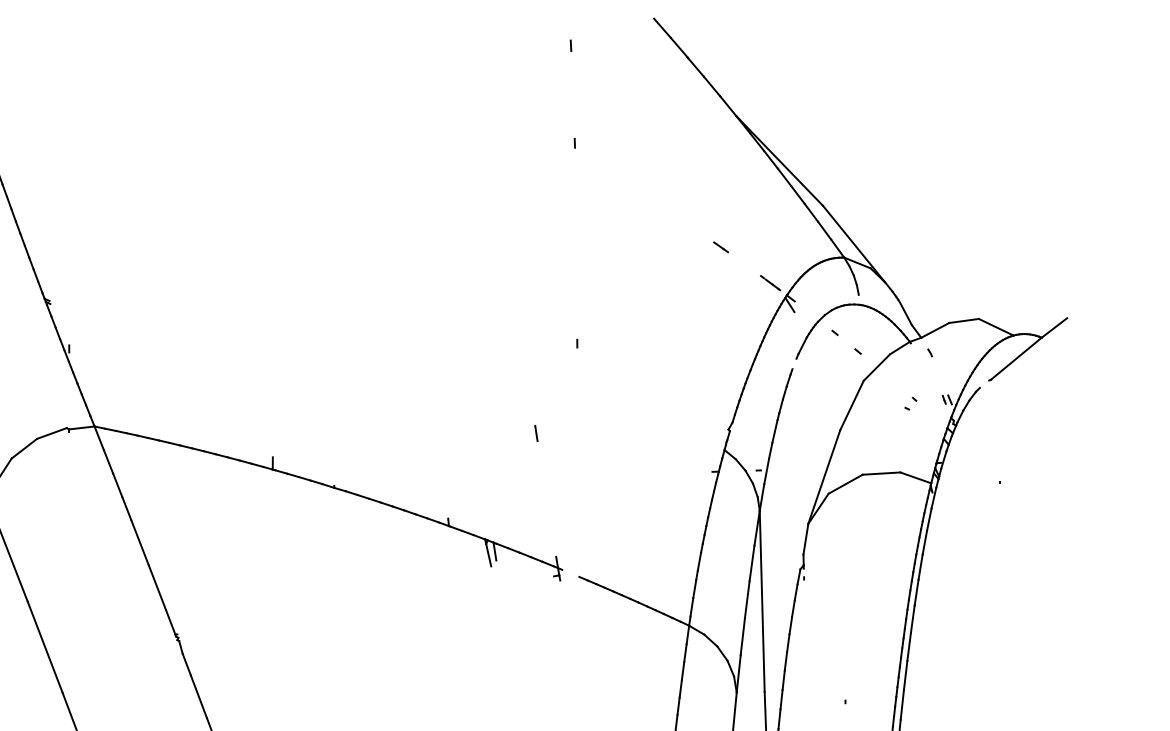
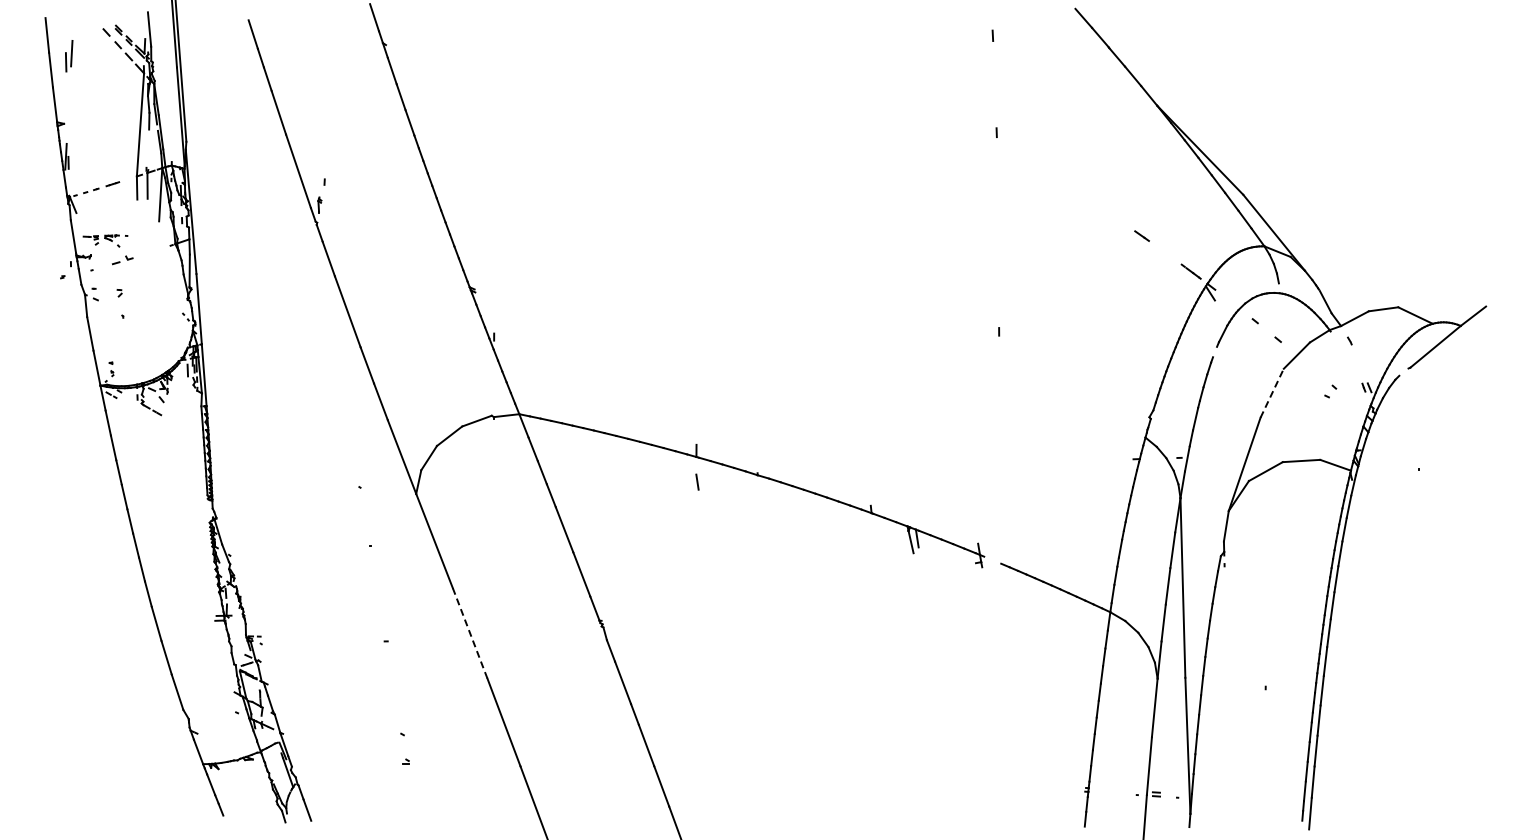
line: (852, 404) -> (1272, 392), solid -> dashed
line: (536, 432) -> (697, 481), moved
line: (45, 647) -> (470, 633), solid -> dashed

